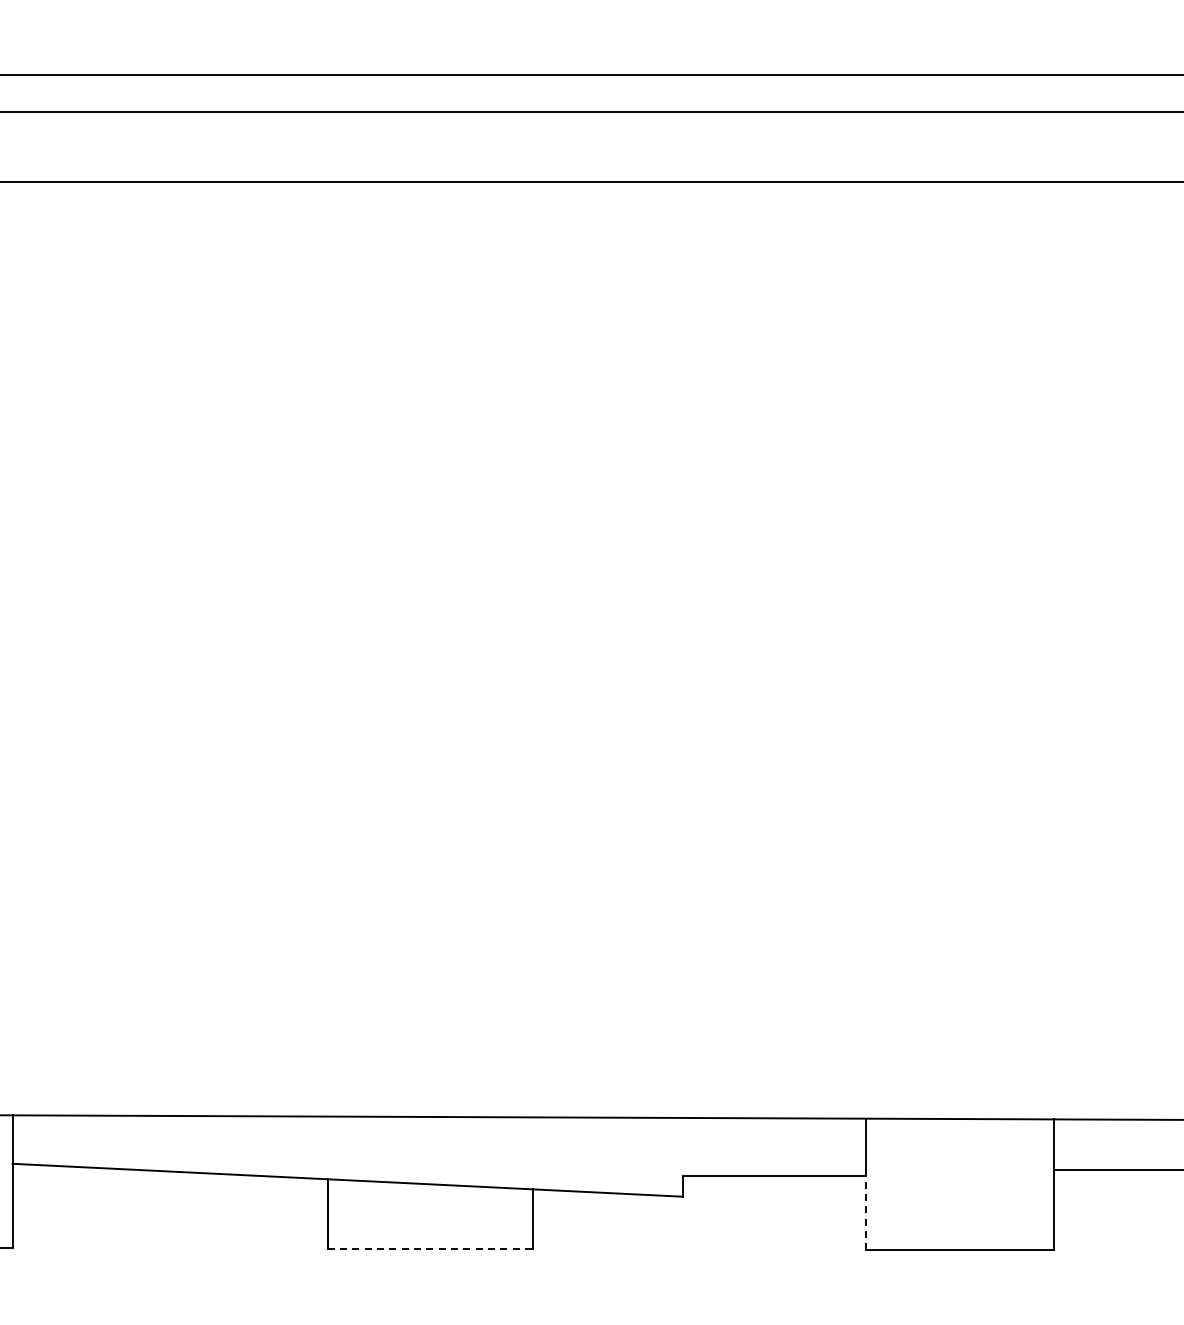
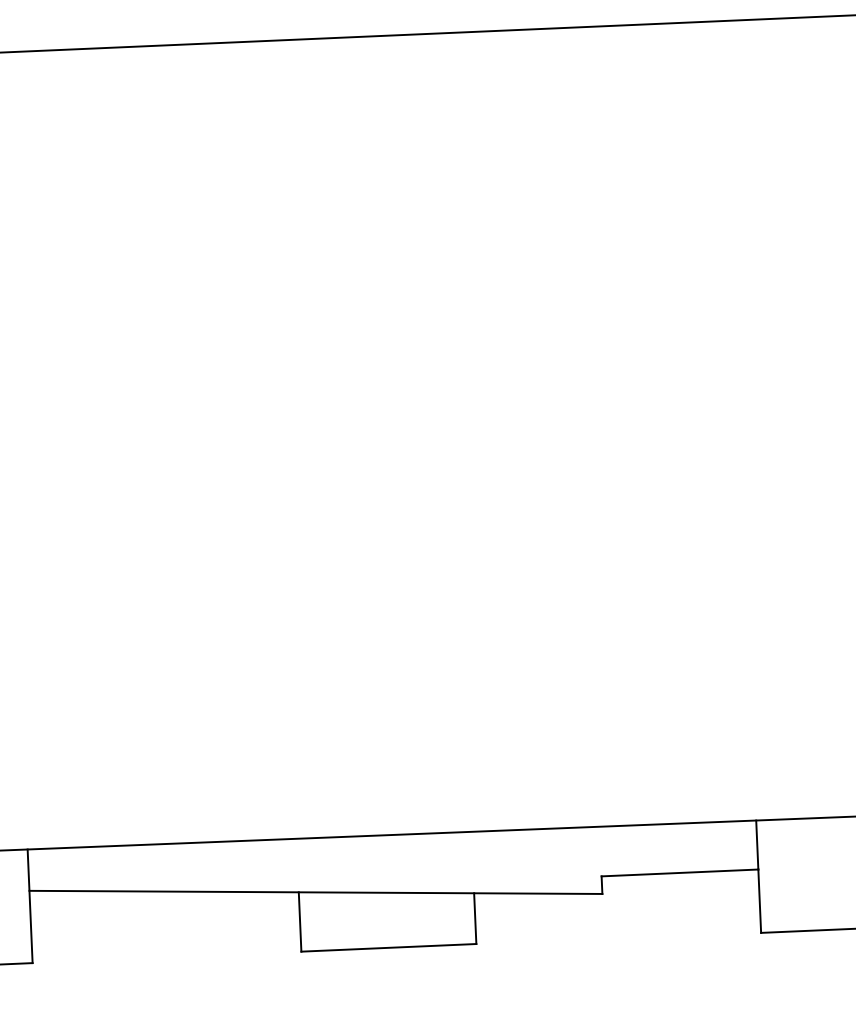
line: (866, 1212) -> (760, 900), dashed -> solid
line: (430, 1248) -> (389, 947), dashed -> solid

